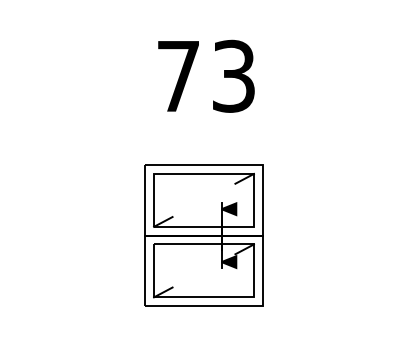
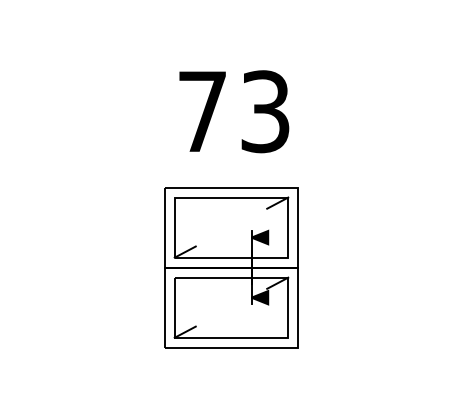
text: (206, 76) -> (234, 111), moved

